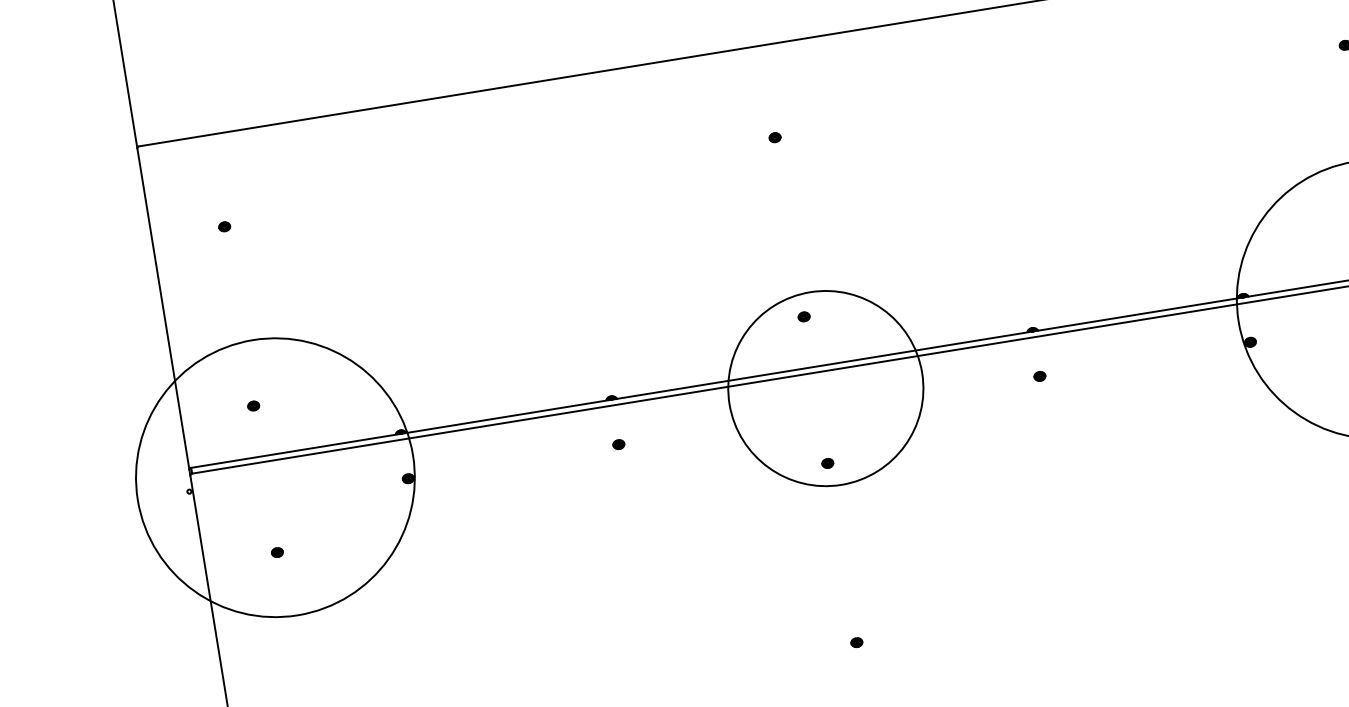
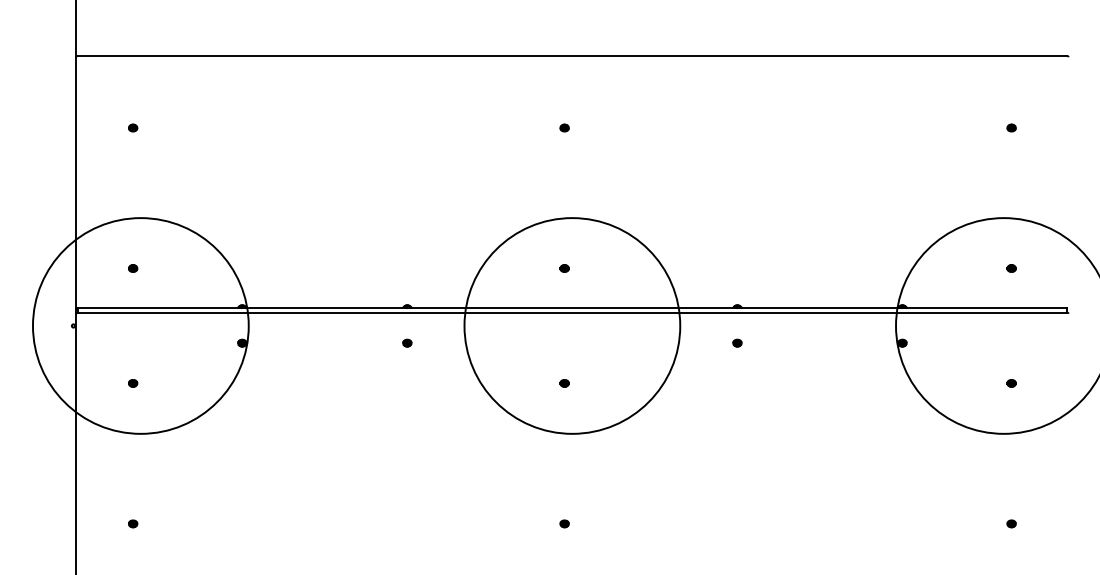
circle: (825, 387) -> (572, 325), size x1.43

